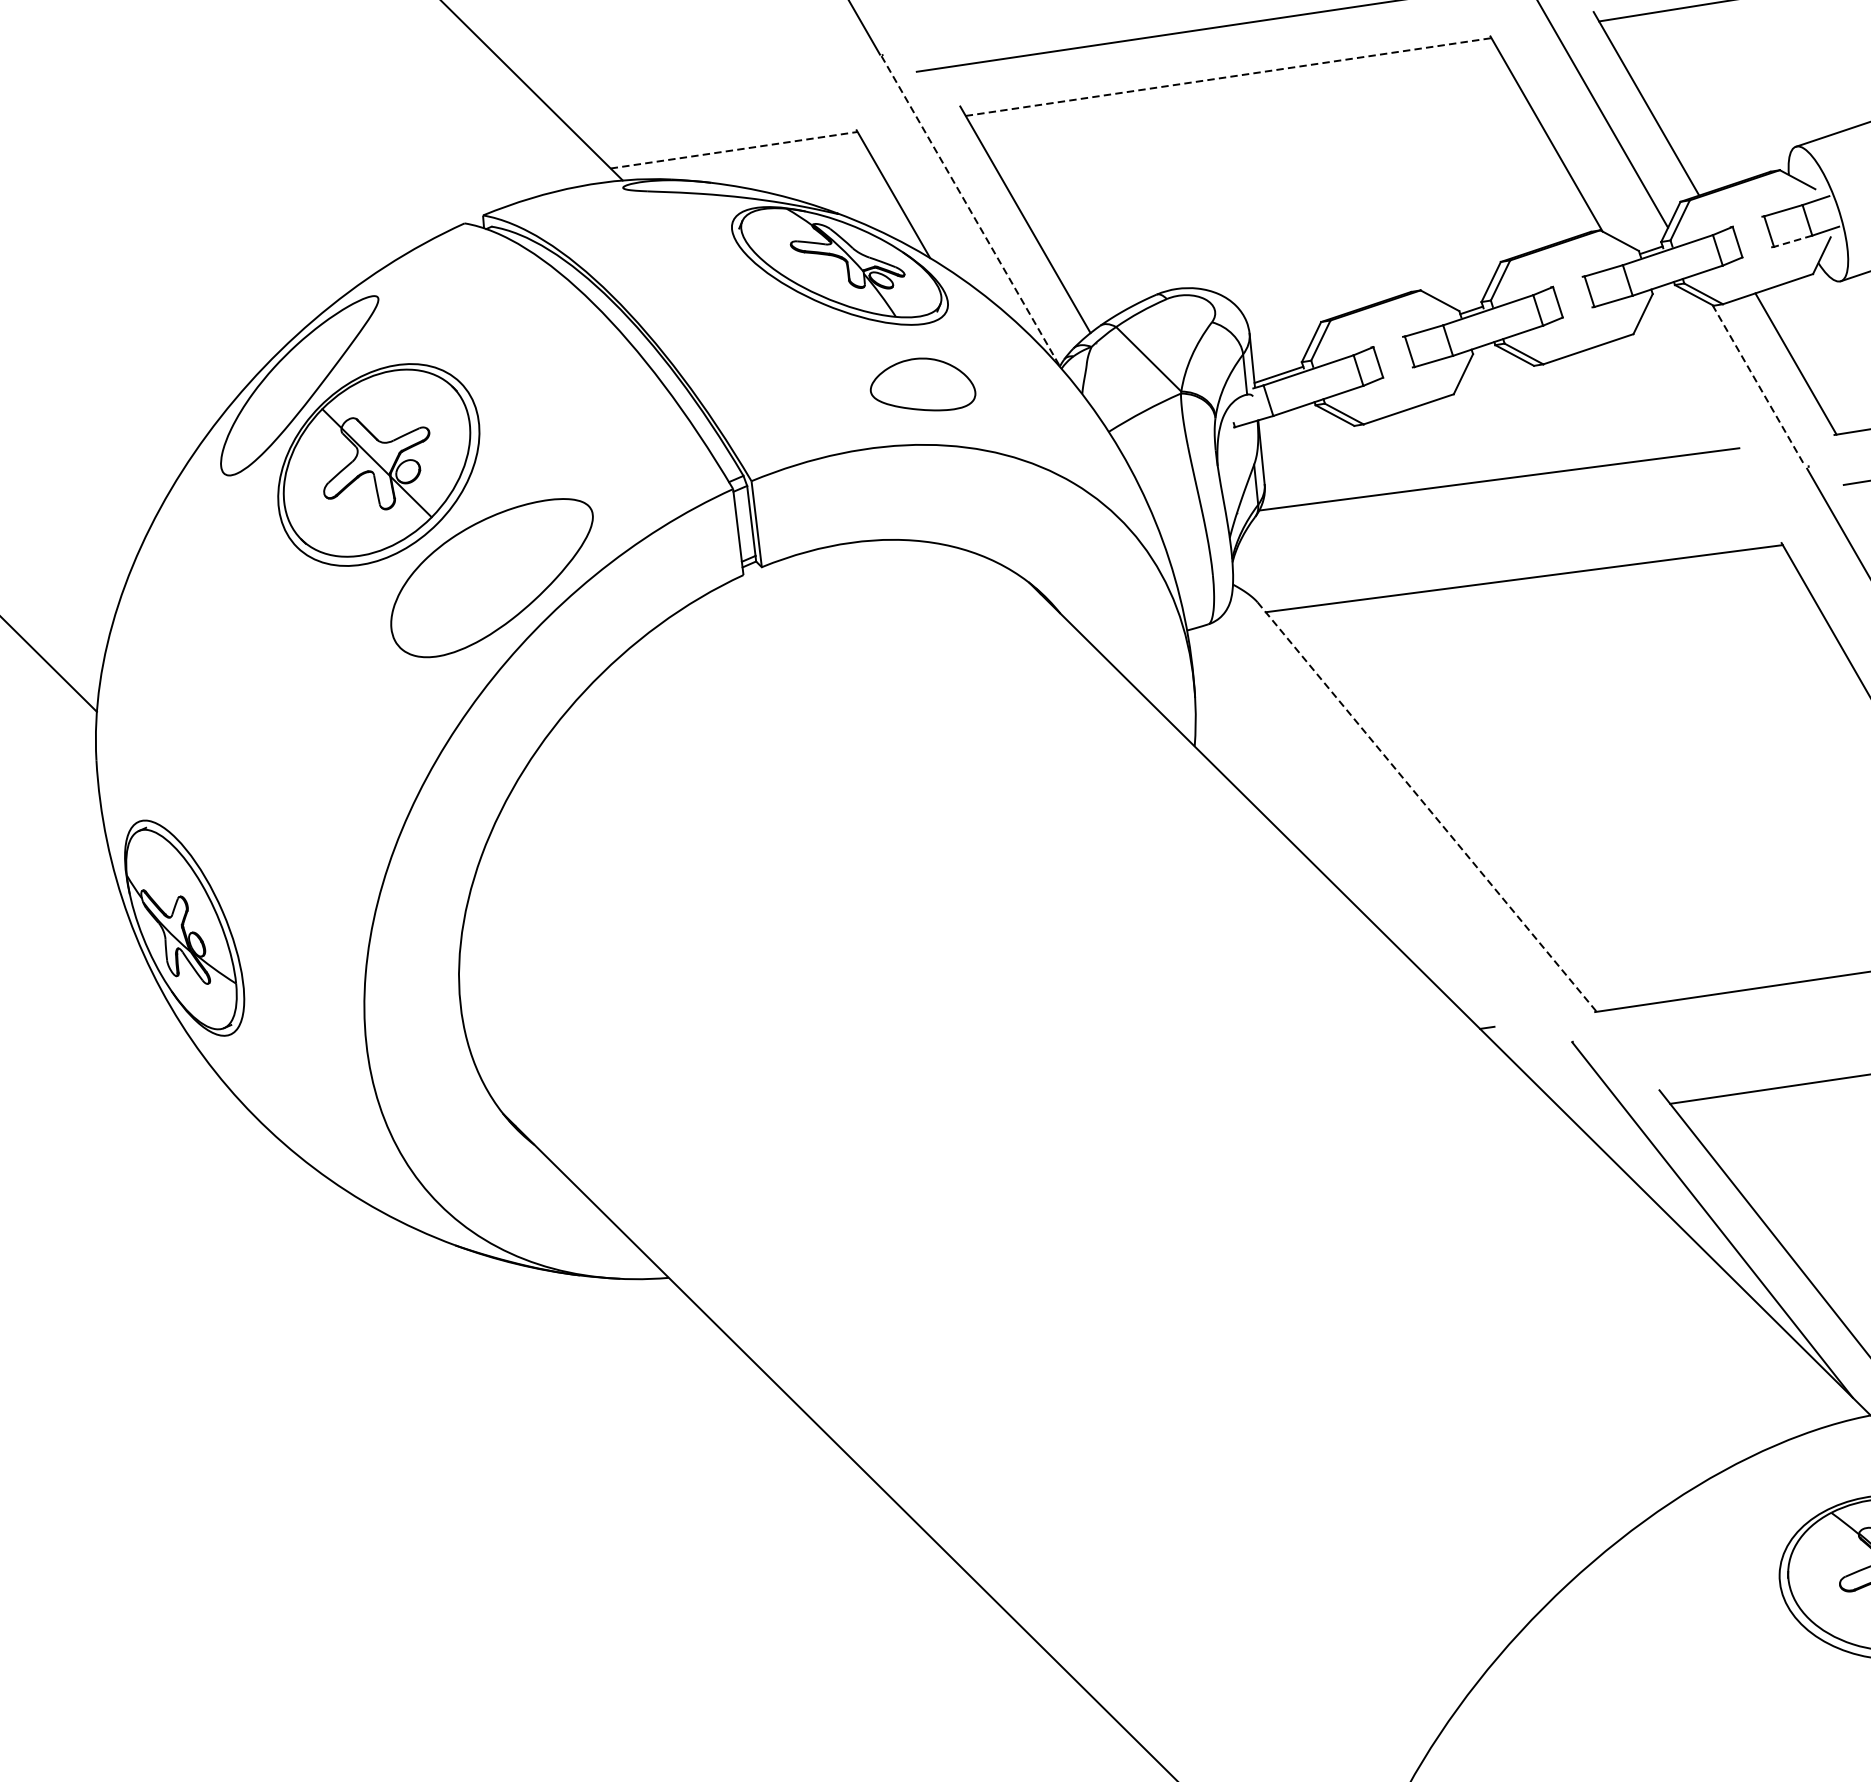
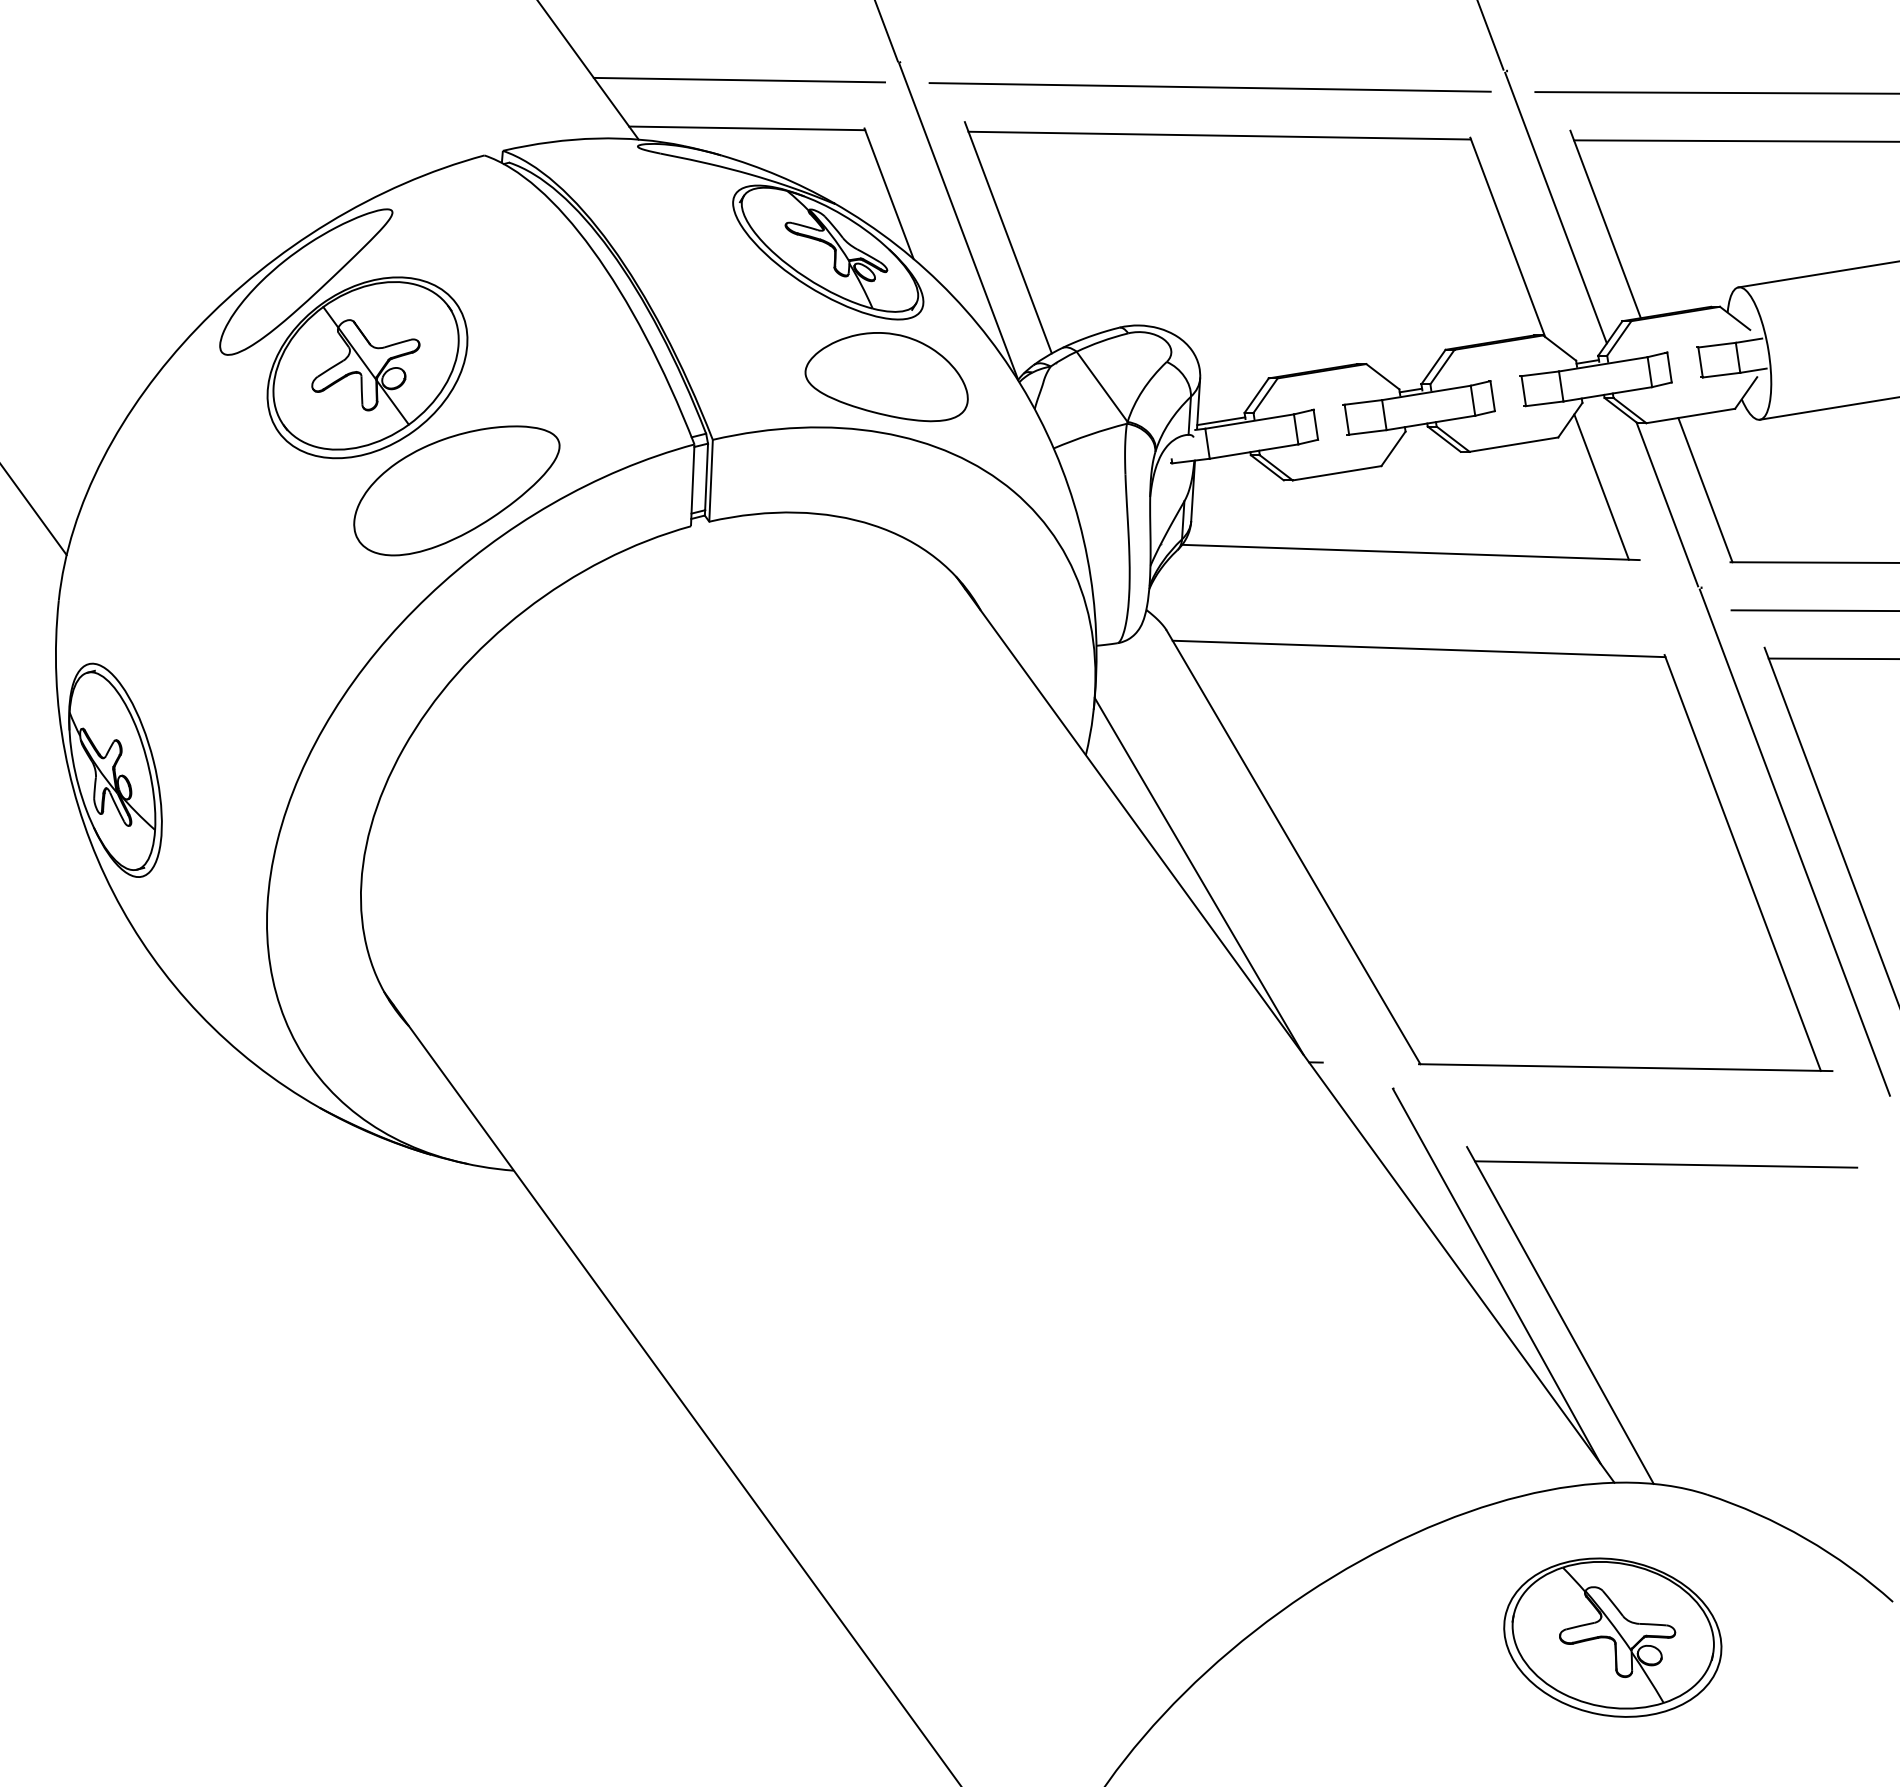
line: (1229, 76) -> (1220, 135), dashed -> solid
line: (717, 100) -> (739, 79), added
line: (734, 150) -> (747, 128), dashed -> solid
line: (970, 211) -> (958, 221), dashed -> solid
line: (1793, 241) -> (1721, 375), dashed -> solid
line: (1686, 377) -> (1601, 486), added
line: (1758, 385) -> (1667, 504), dashed -> solid
part: (922, 386) -> (886, 377), size x1.67
line: (1427, 807) -> (1293, 847), dashed -> solid
line: (1332, 853) -> (1198, 876), added

